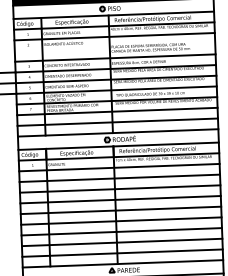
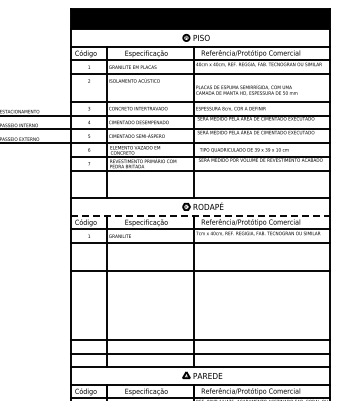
line: (117, 122) -> (200, 184), removed
line: (119, 146) -> (201, 215), solid -> dashed
line: (119, 177) -> (200, 256), removed
line: (120, 199) -> (200, 284), removed
line: (120, 210) -> (200, 298), removed
line: (121, 221) -> (200, 312), removed
line: (121, 231) -> (200, 325), removed

